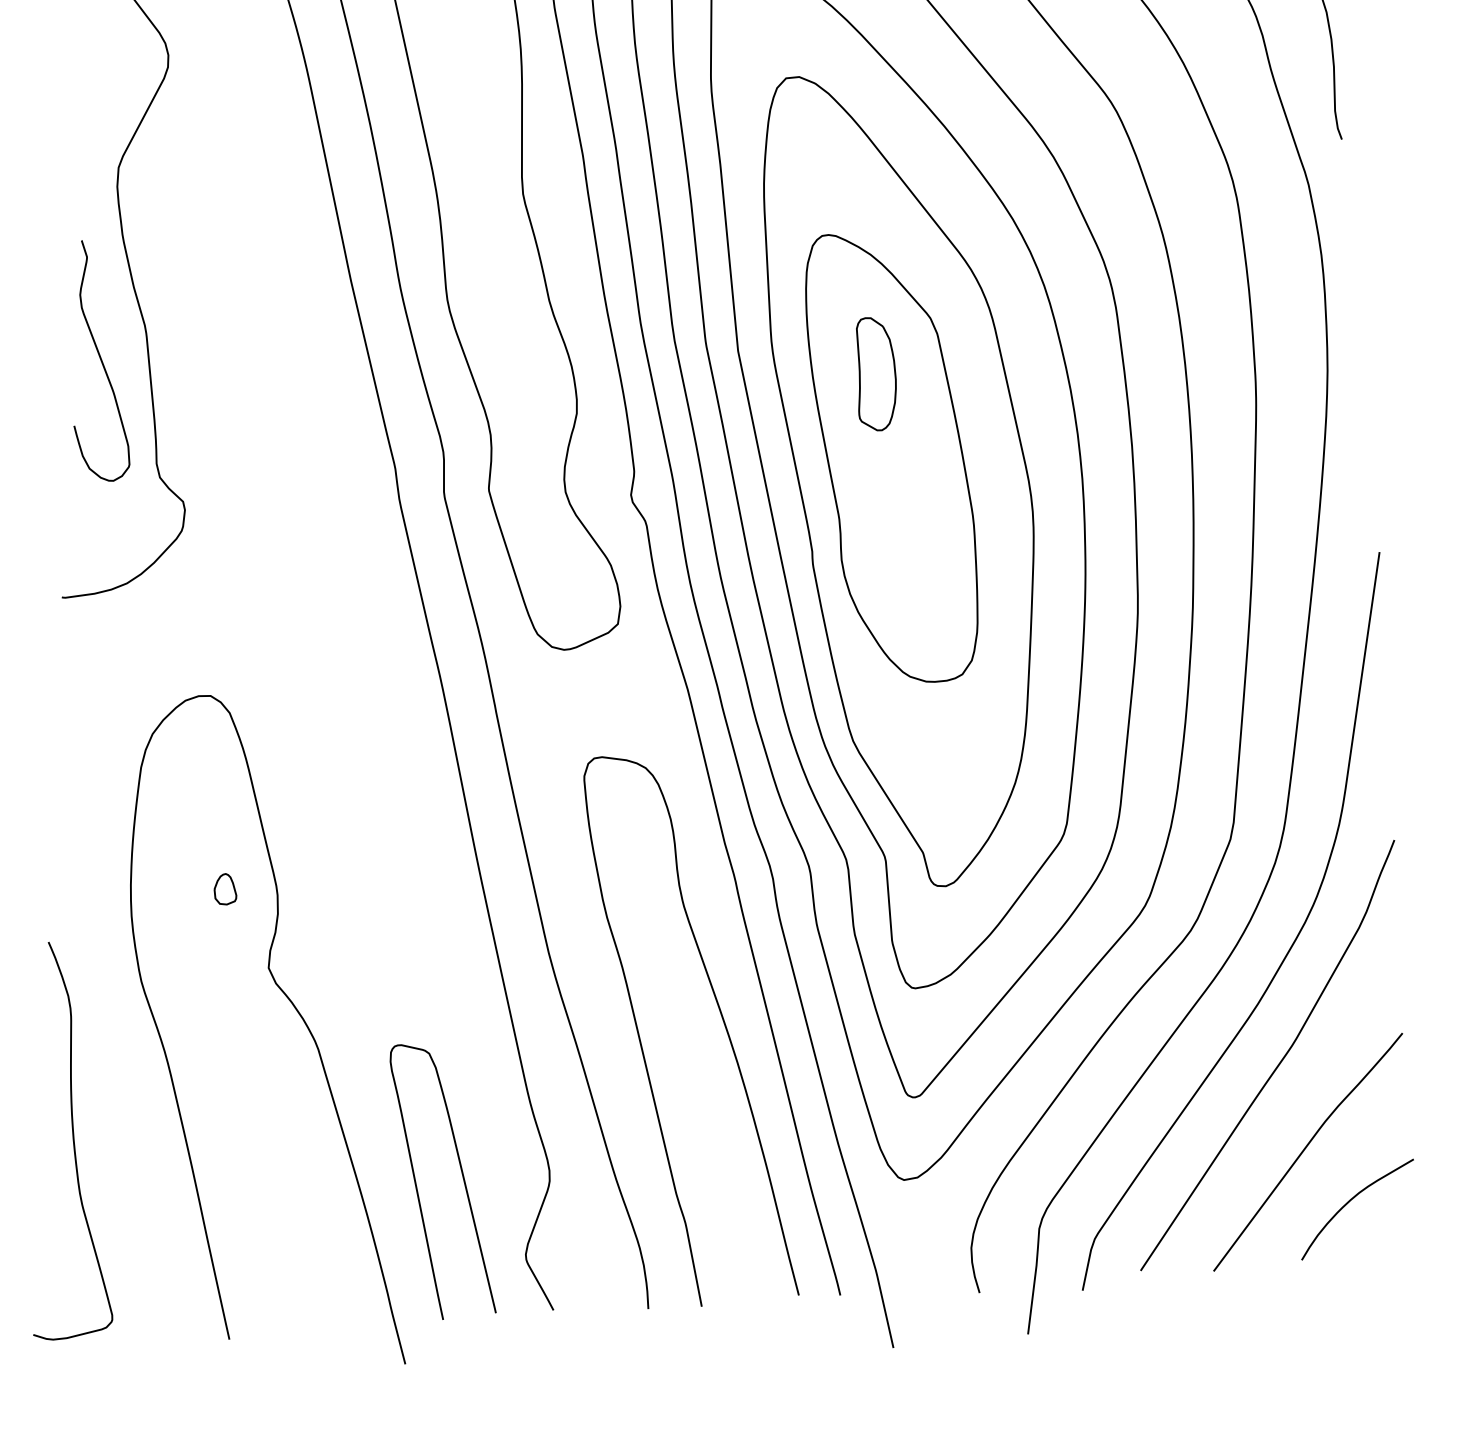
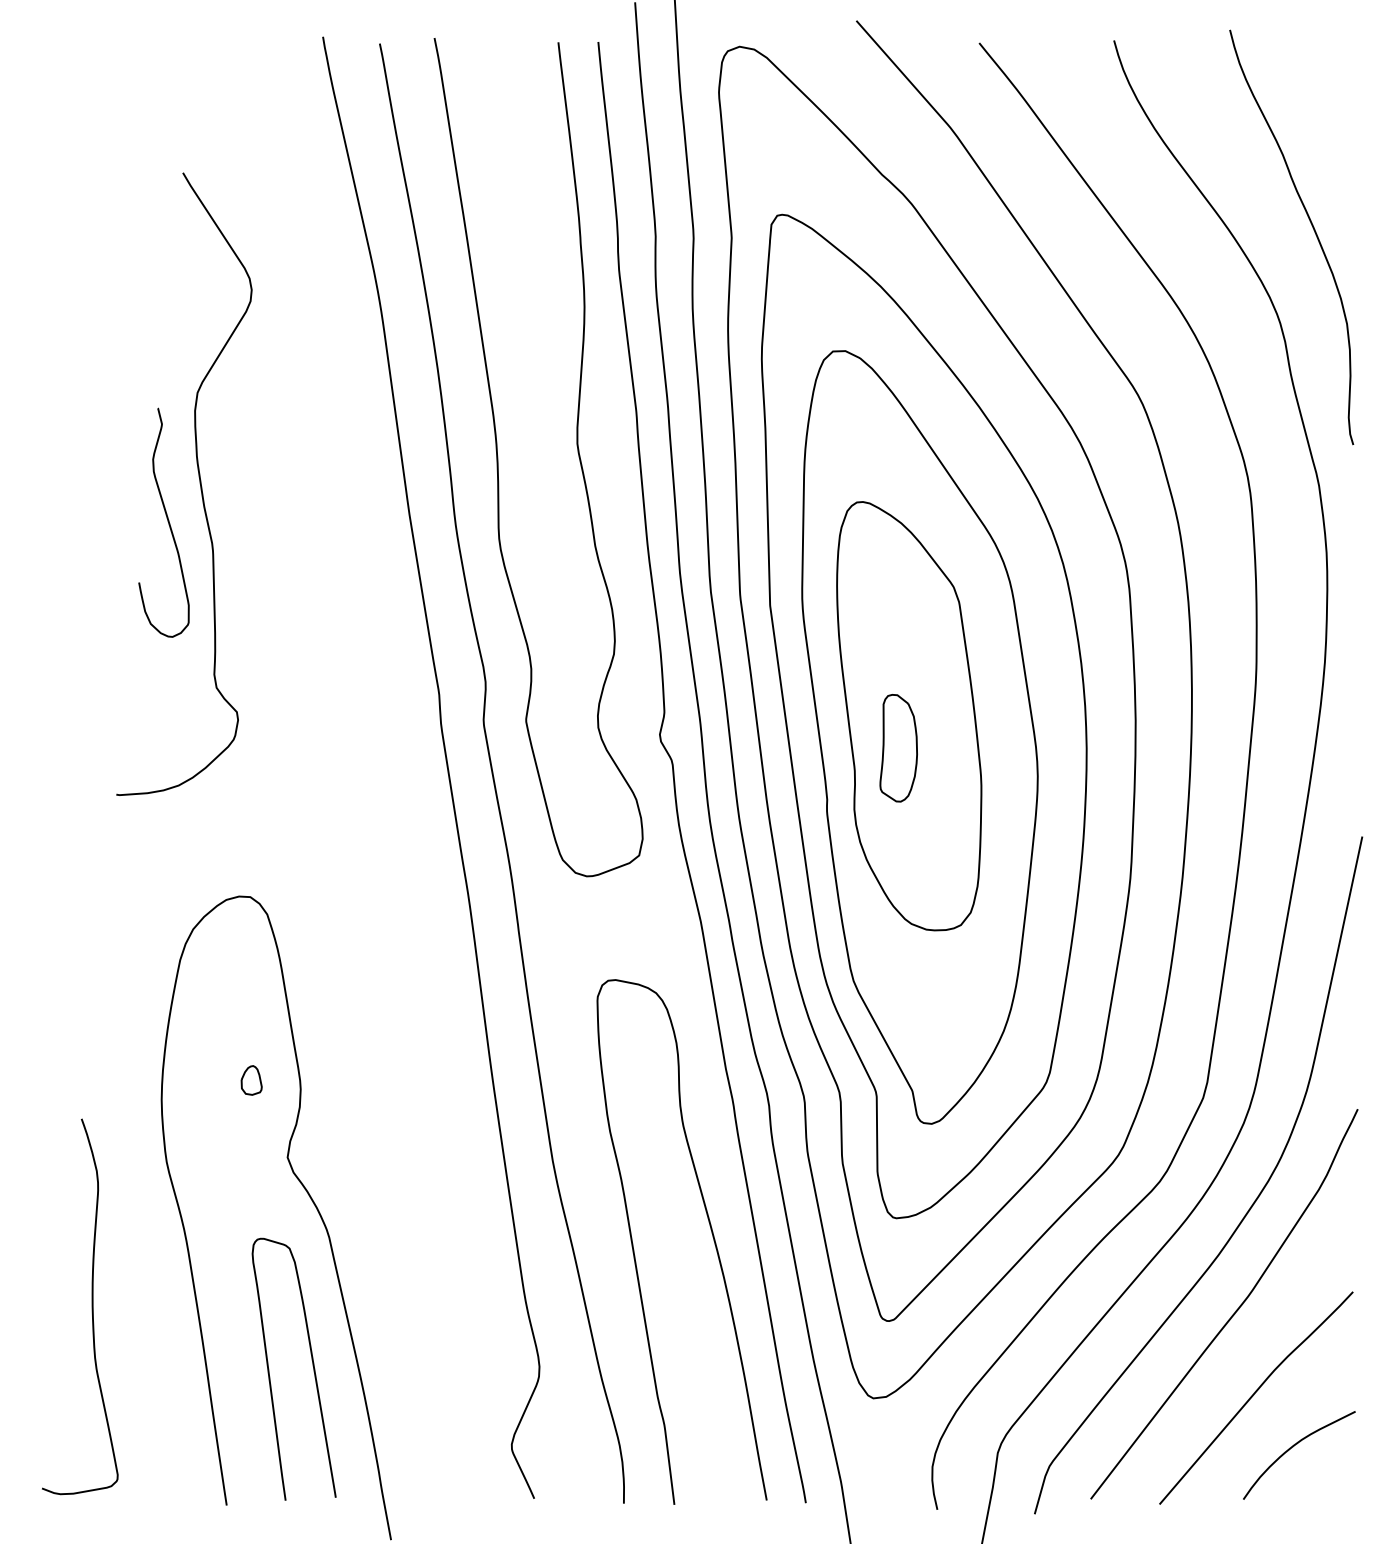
curve: (99, 359) -> (167, 521), moved
part: (875, 374) -> (898, 748), moved
curve: (461, 1176) -> (312, 1366), moved

